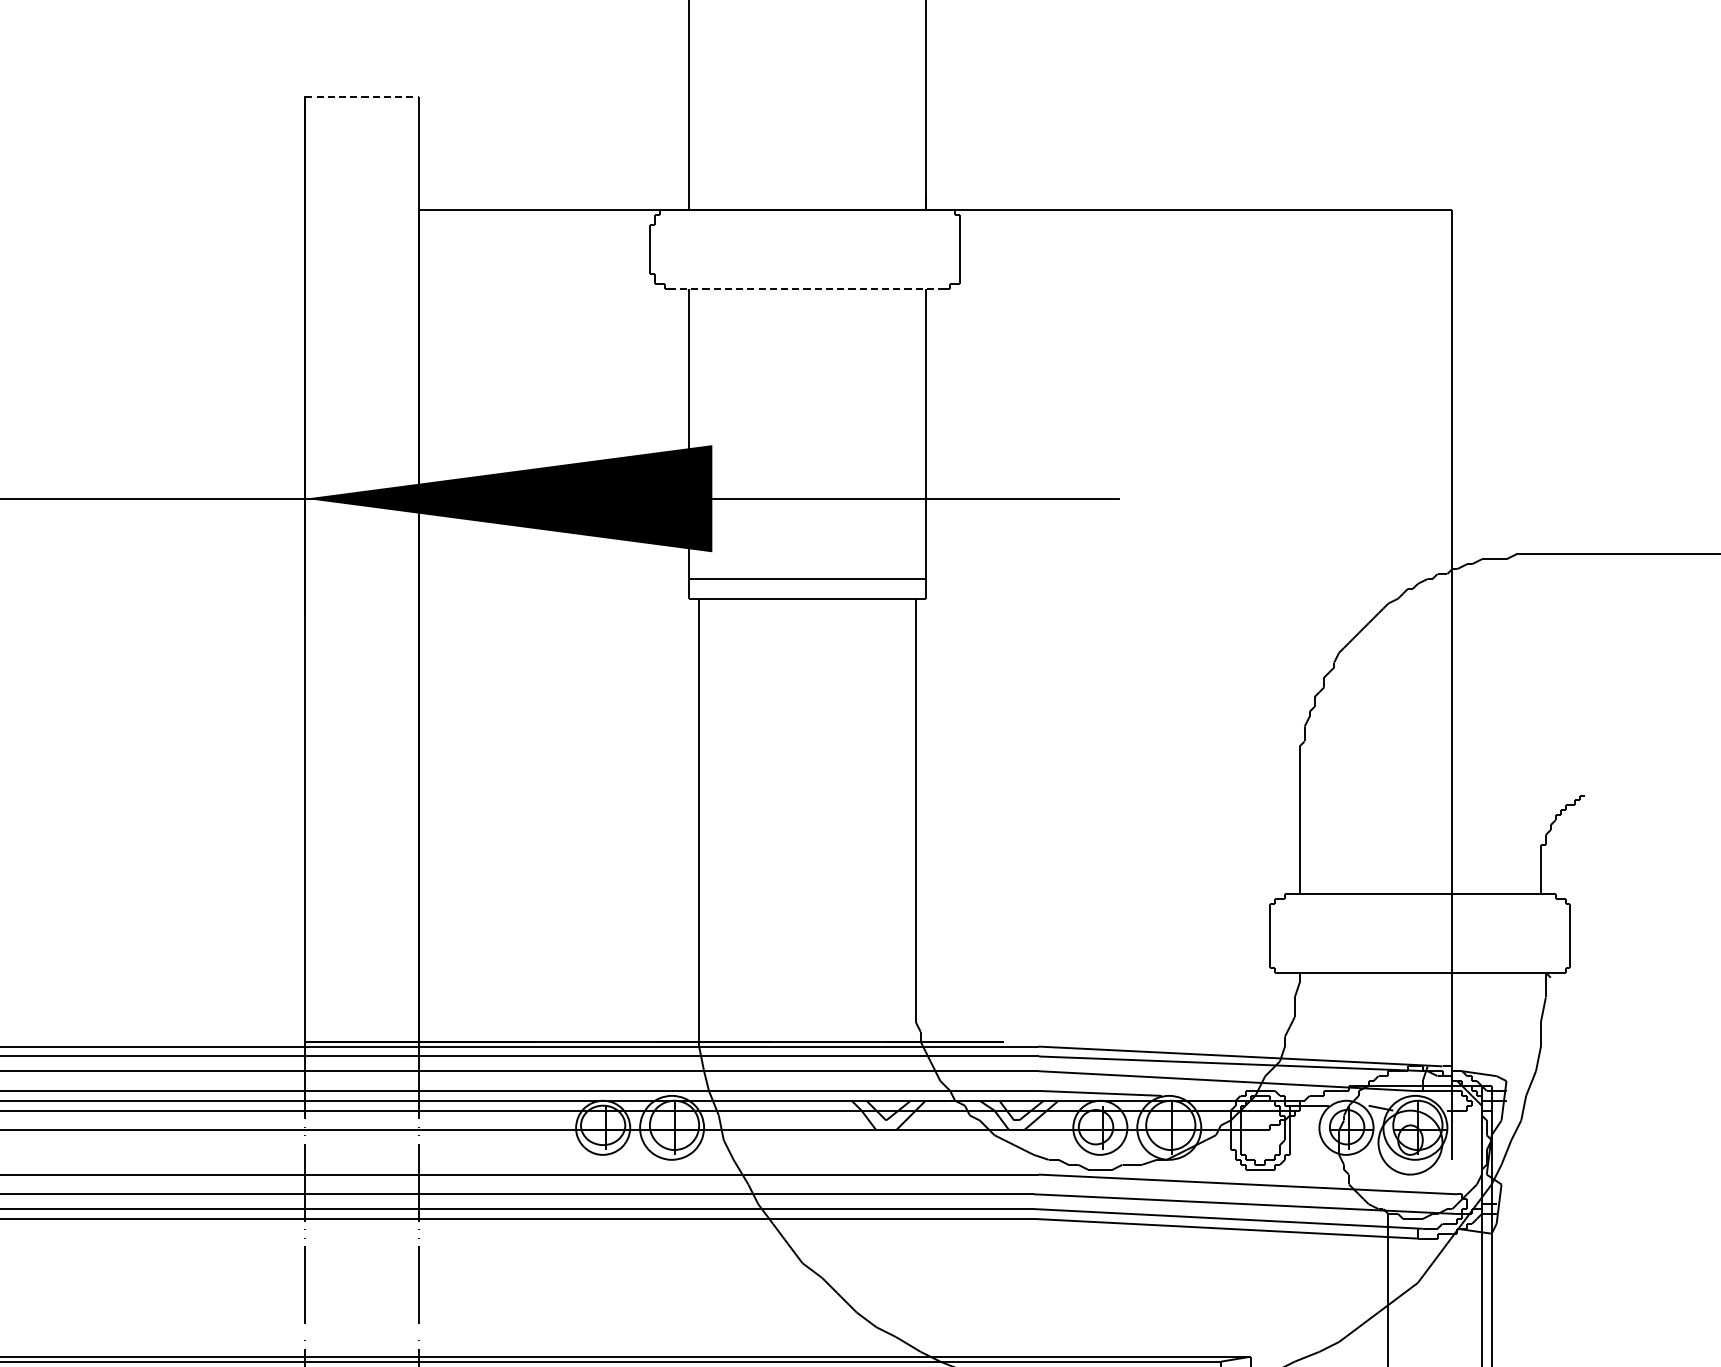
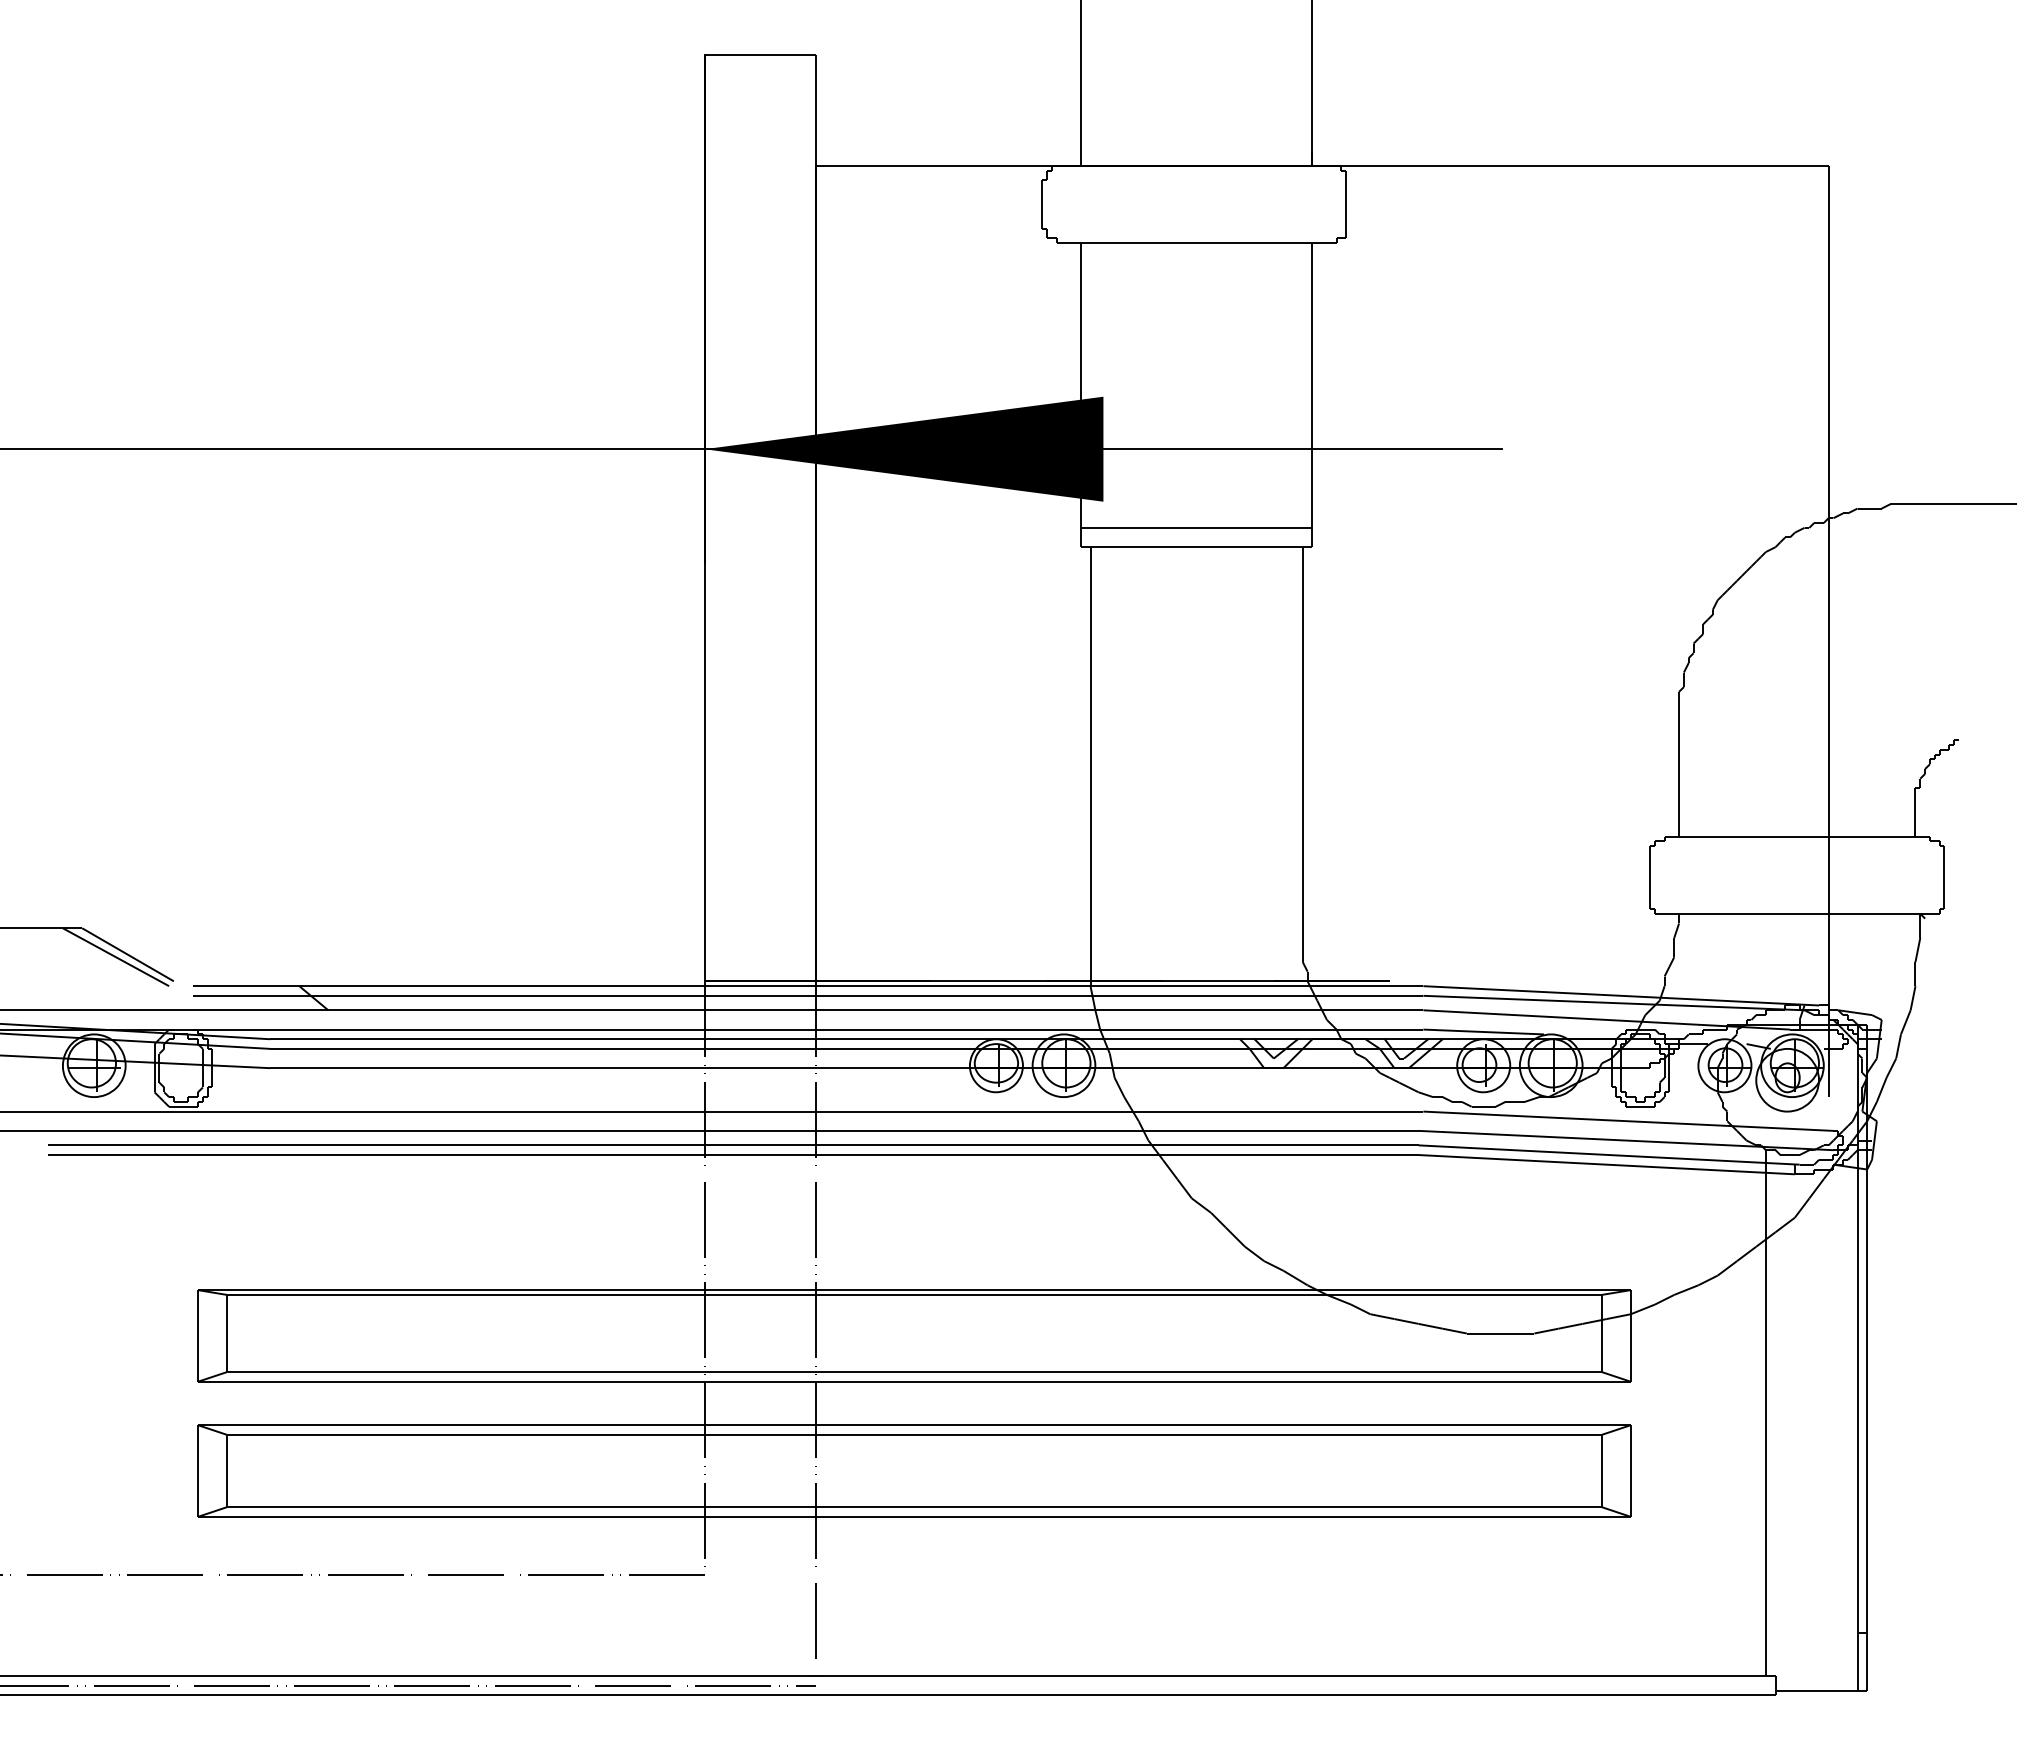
line: (362, 96) -> (760, 55), dashed -> solid
line: (807, 288) -> (1196, 243), dashed -> solid

